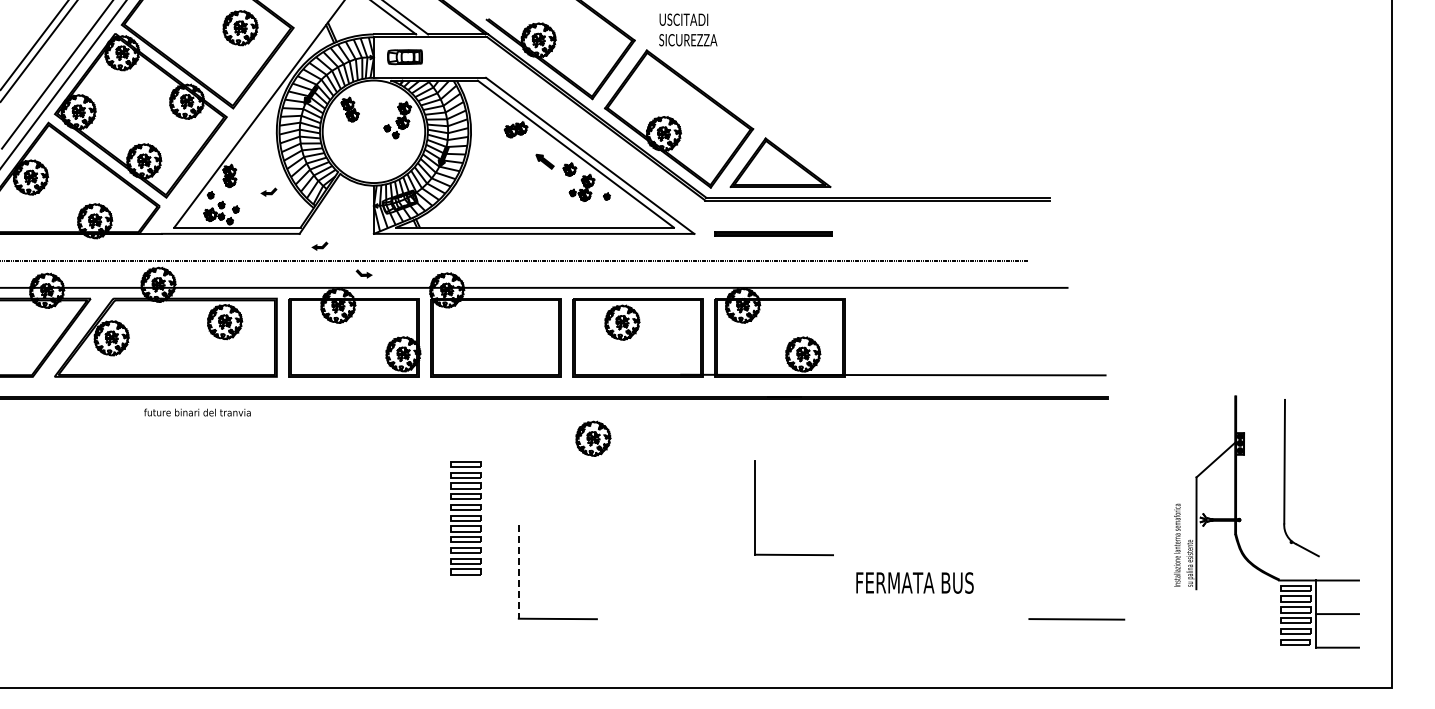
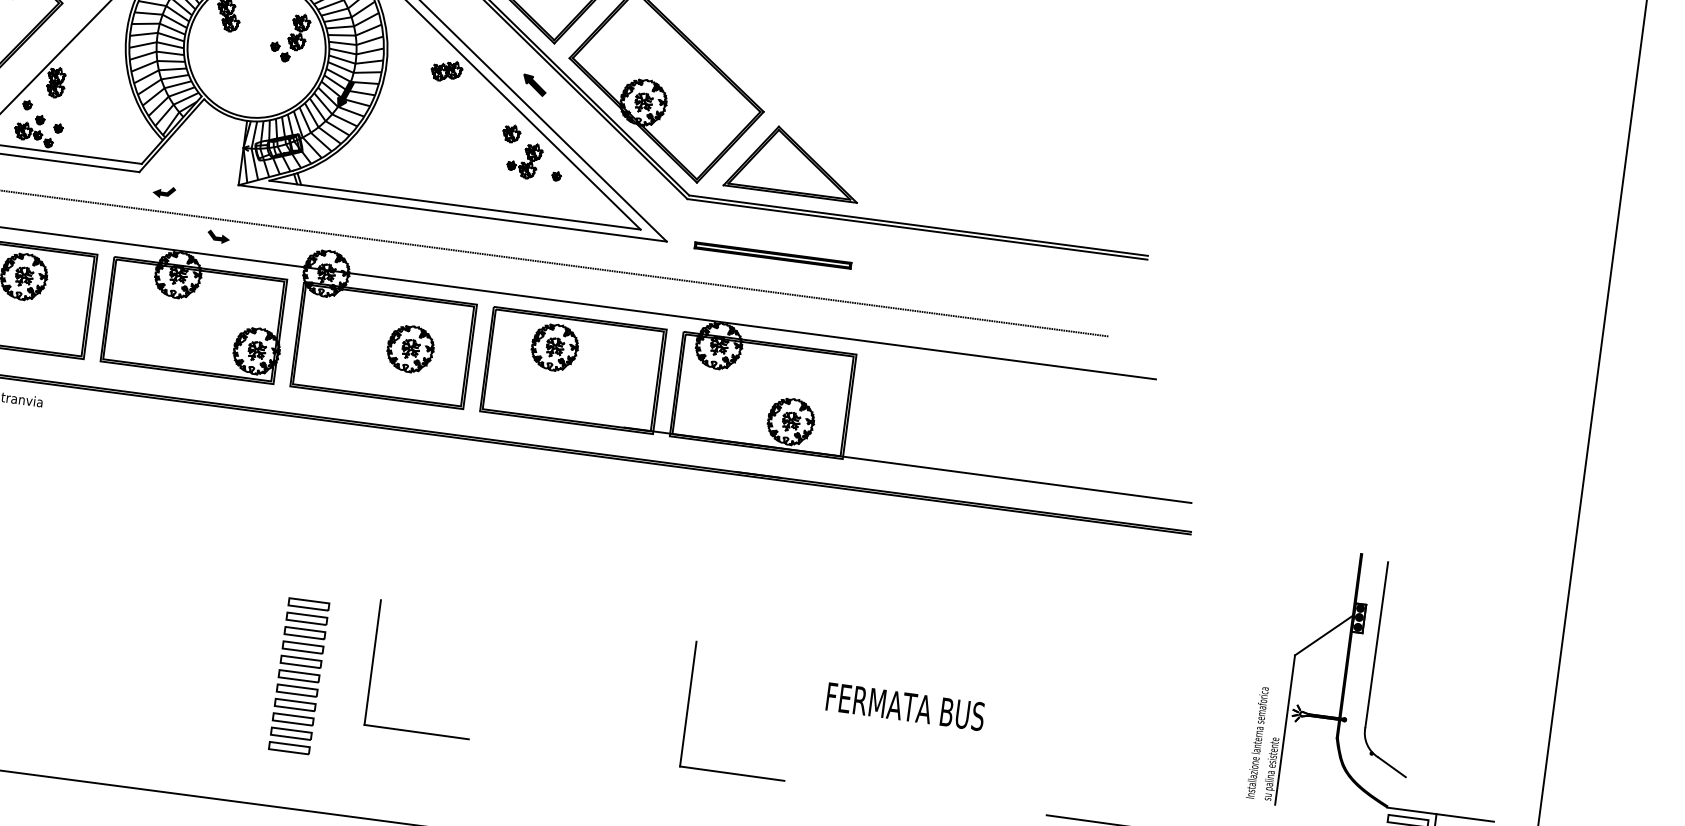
part: (544, 161) -> (534, 84), moved
part: (268, 191) -> (105, 110), removed
part: (593, 438) -> (410, 348), moved
part: (1285, 478) -> (1374, 667), moved
part: (755, 508) -> (688, 704), moved
part: (465, 518) -> (298, 676), moved
line: (518, 572) -> (372, 663), dashed -> solid
text: (914, 582) -> (904, 706), moved

